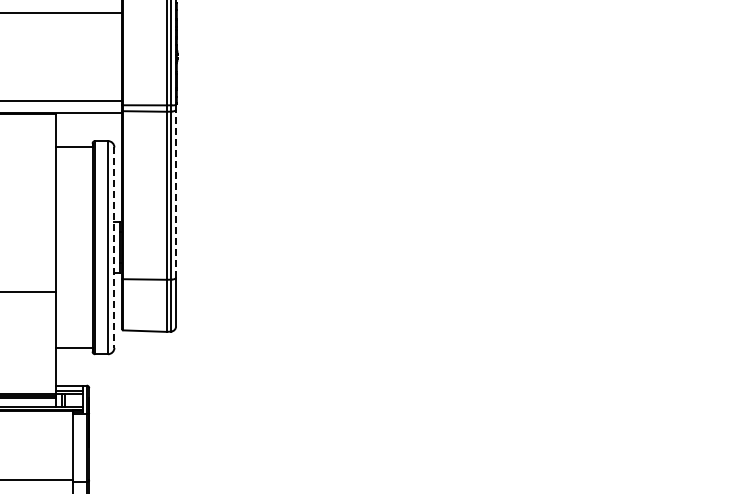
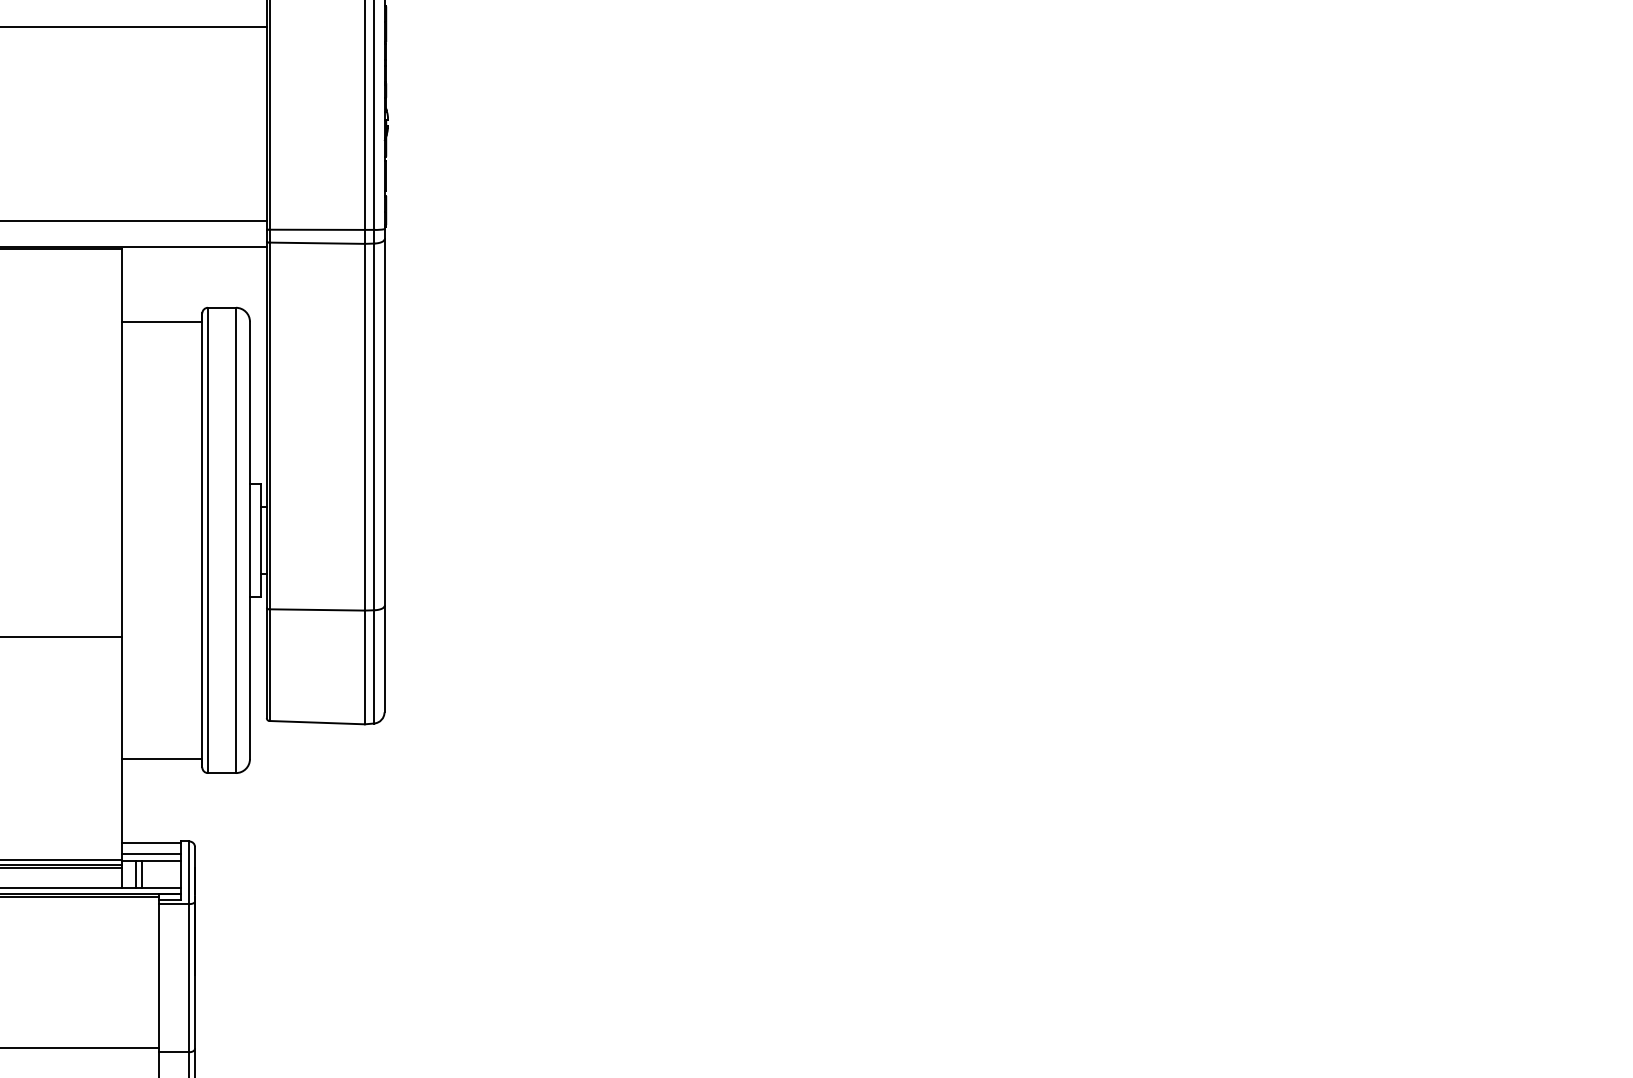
line: (176, 193) -> (385, 422), dashed -> solid
line: (114, 248) -> (250, 542), dashed -> solid

